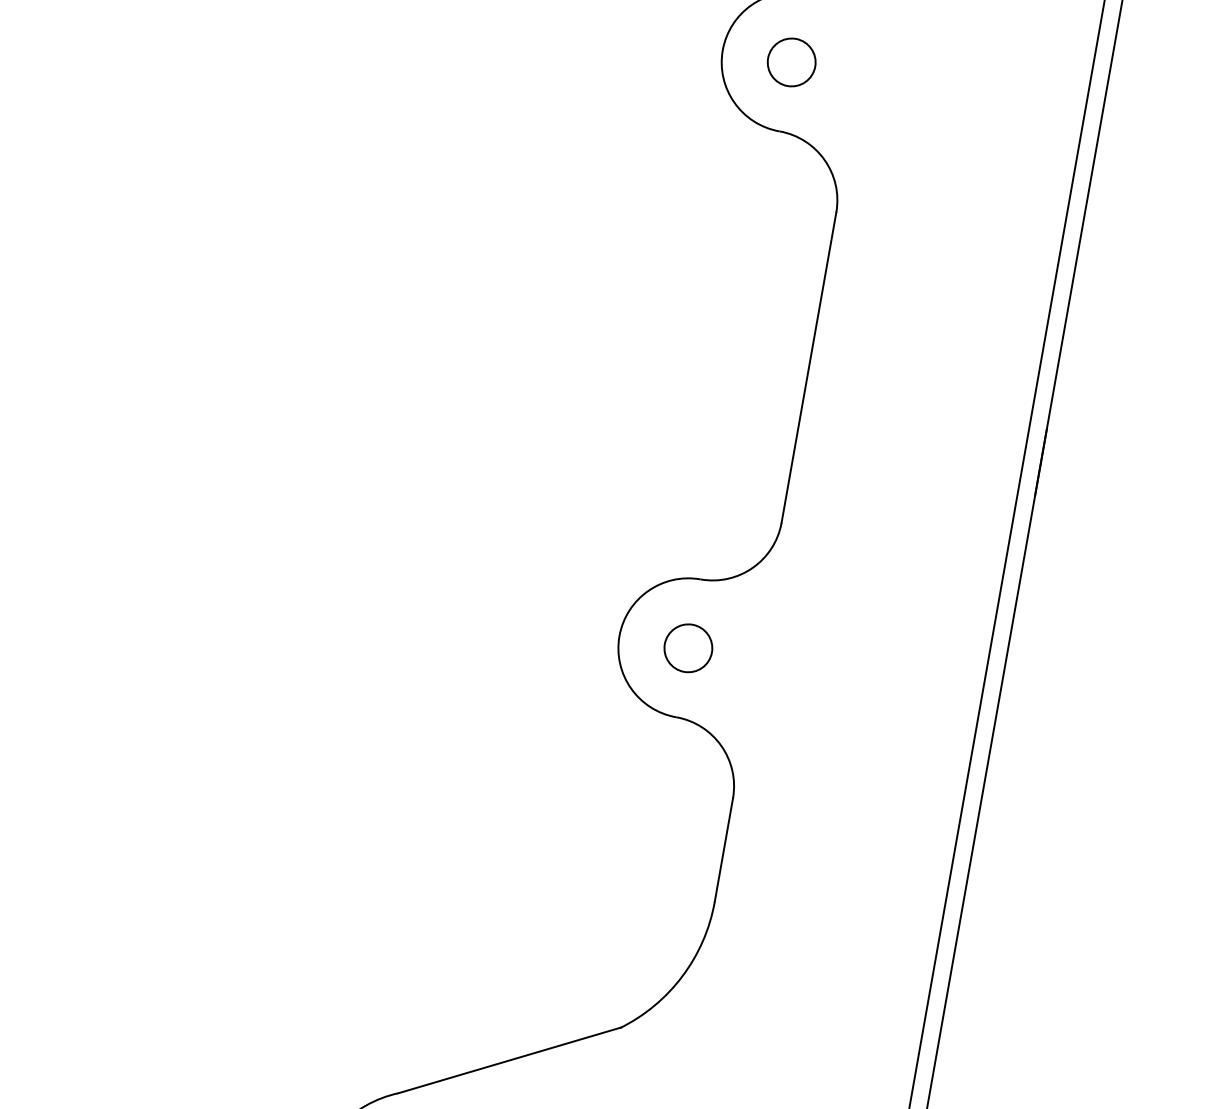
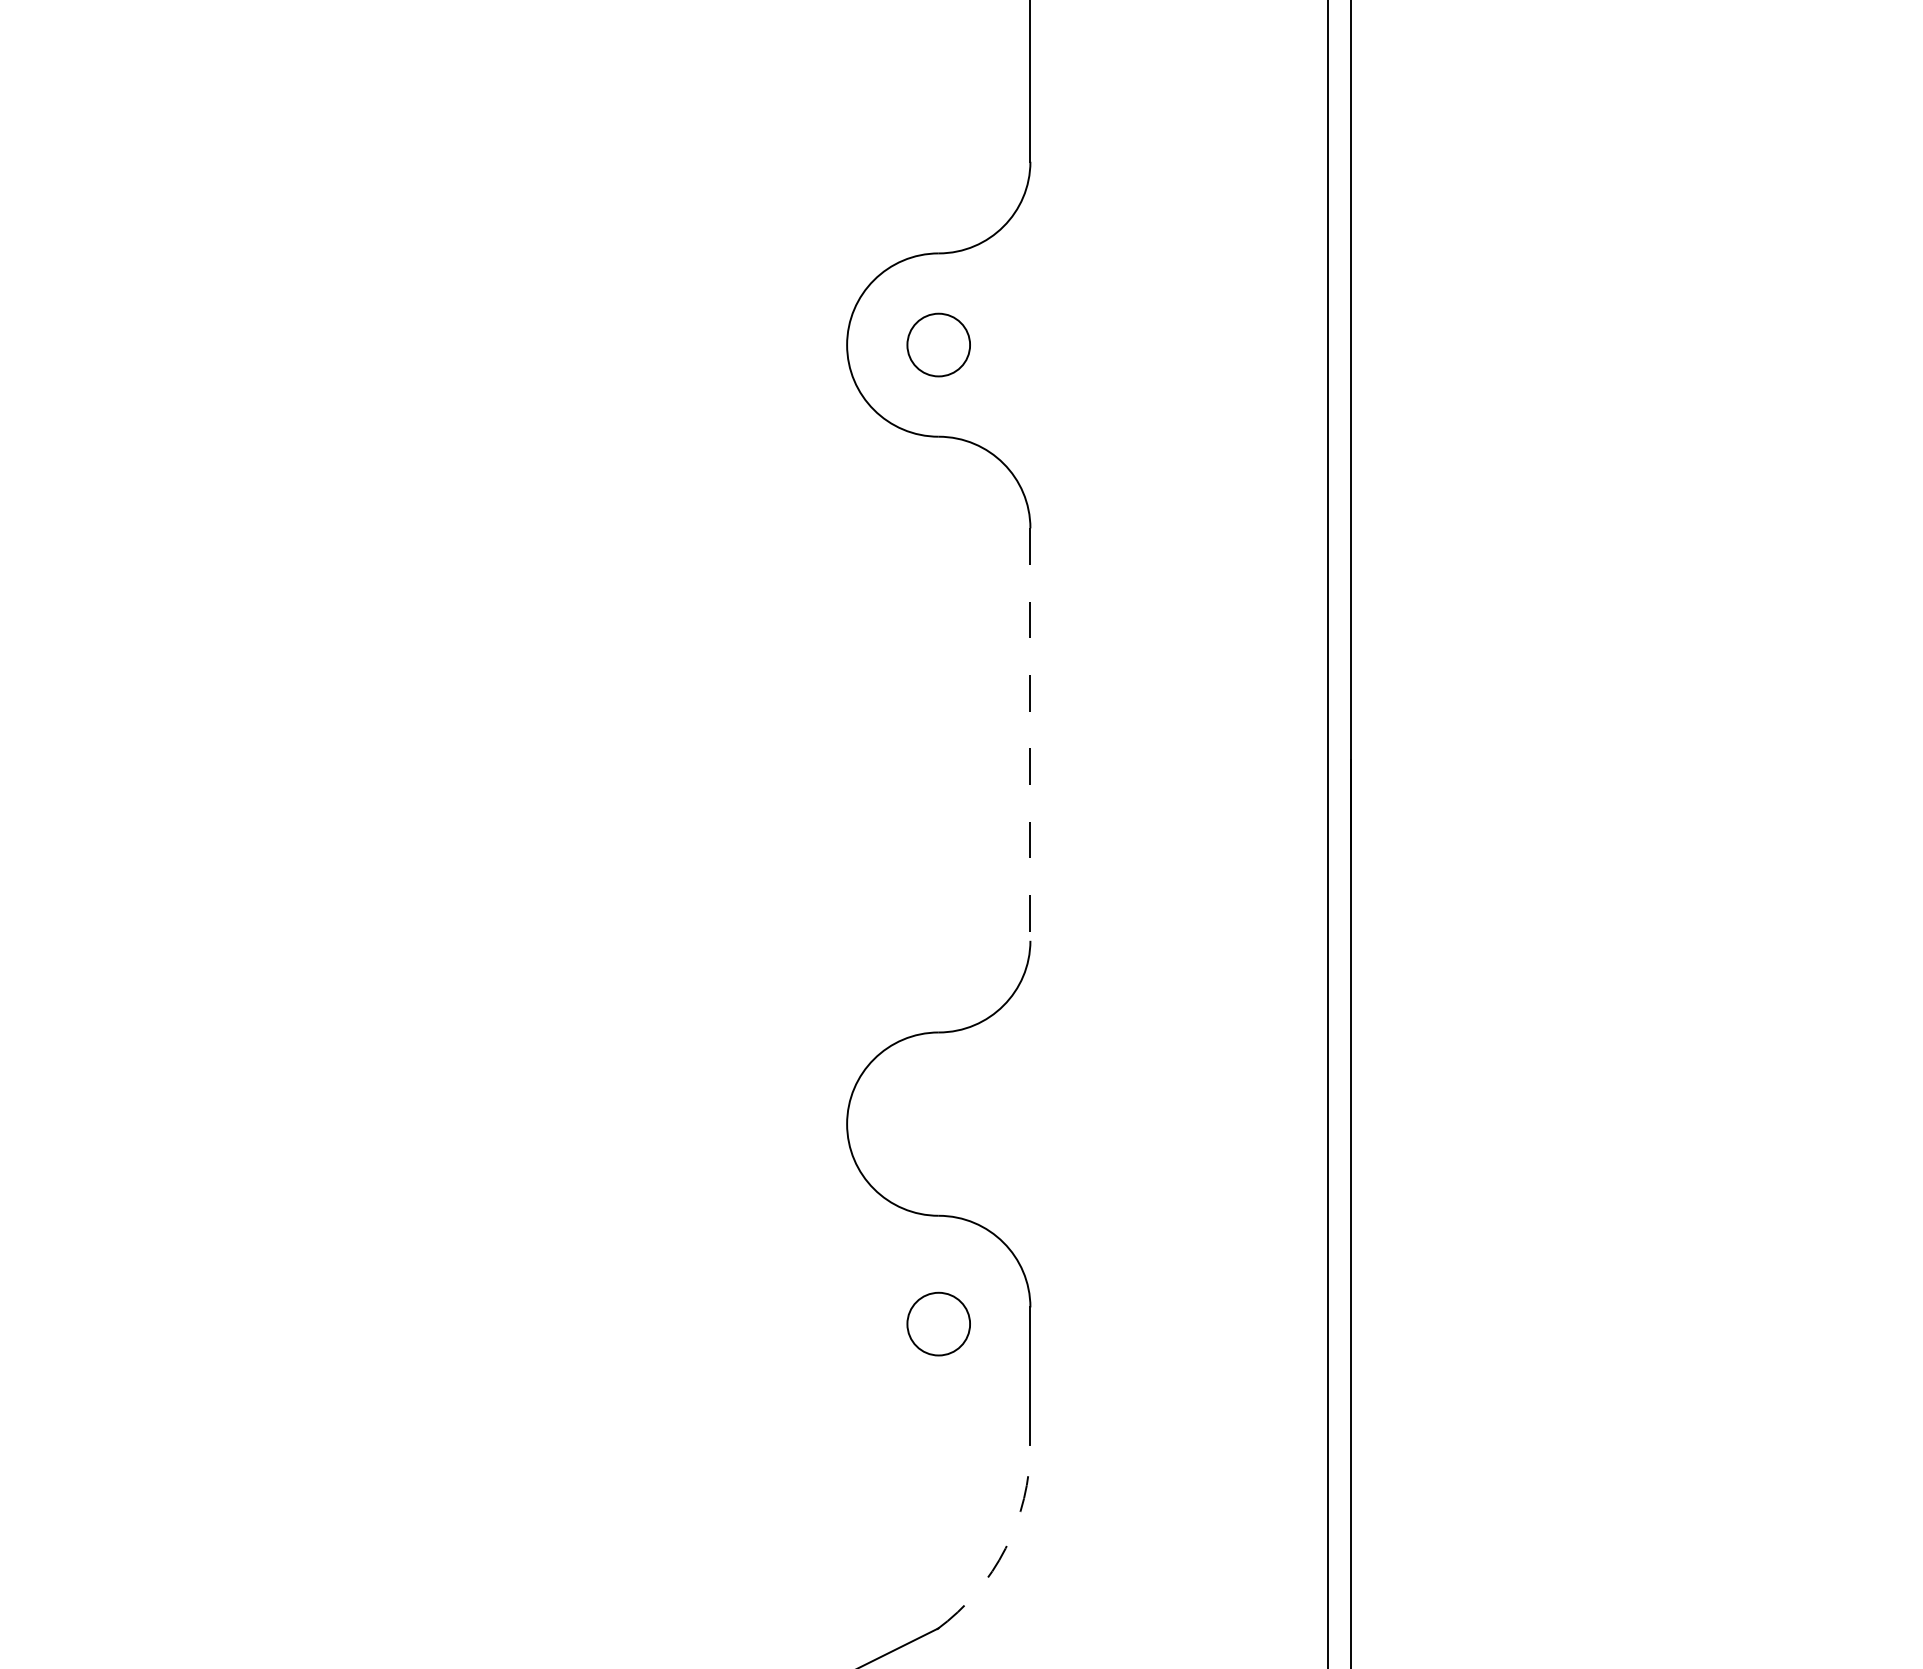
line: (808, 368) -> (1030, 735), solid -> dashed
circle: (688, 647) -> (938, 1323), moved
arc: (682, 976) -> (1005, 1548), solid -> dashed

